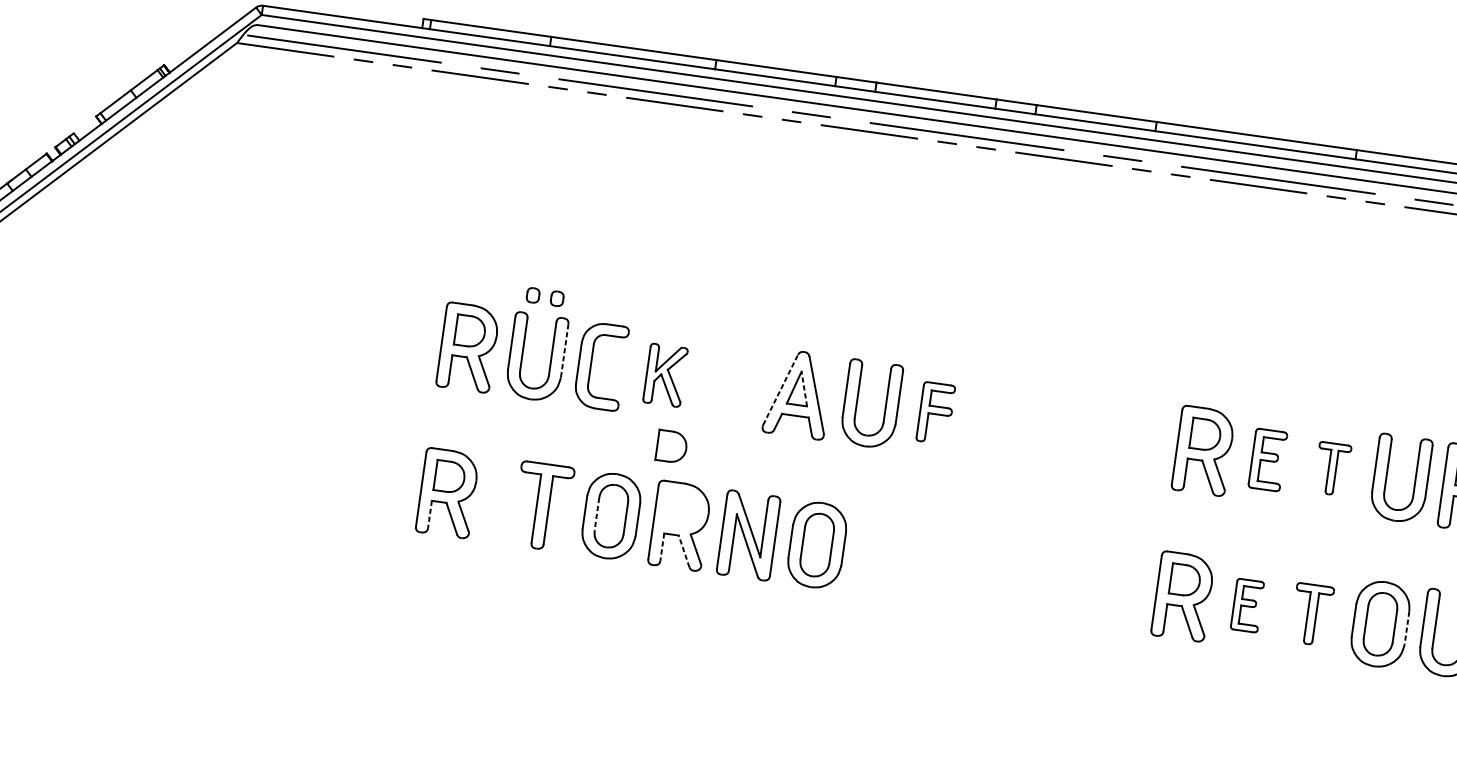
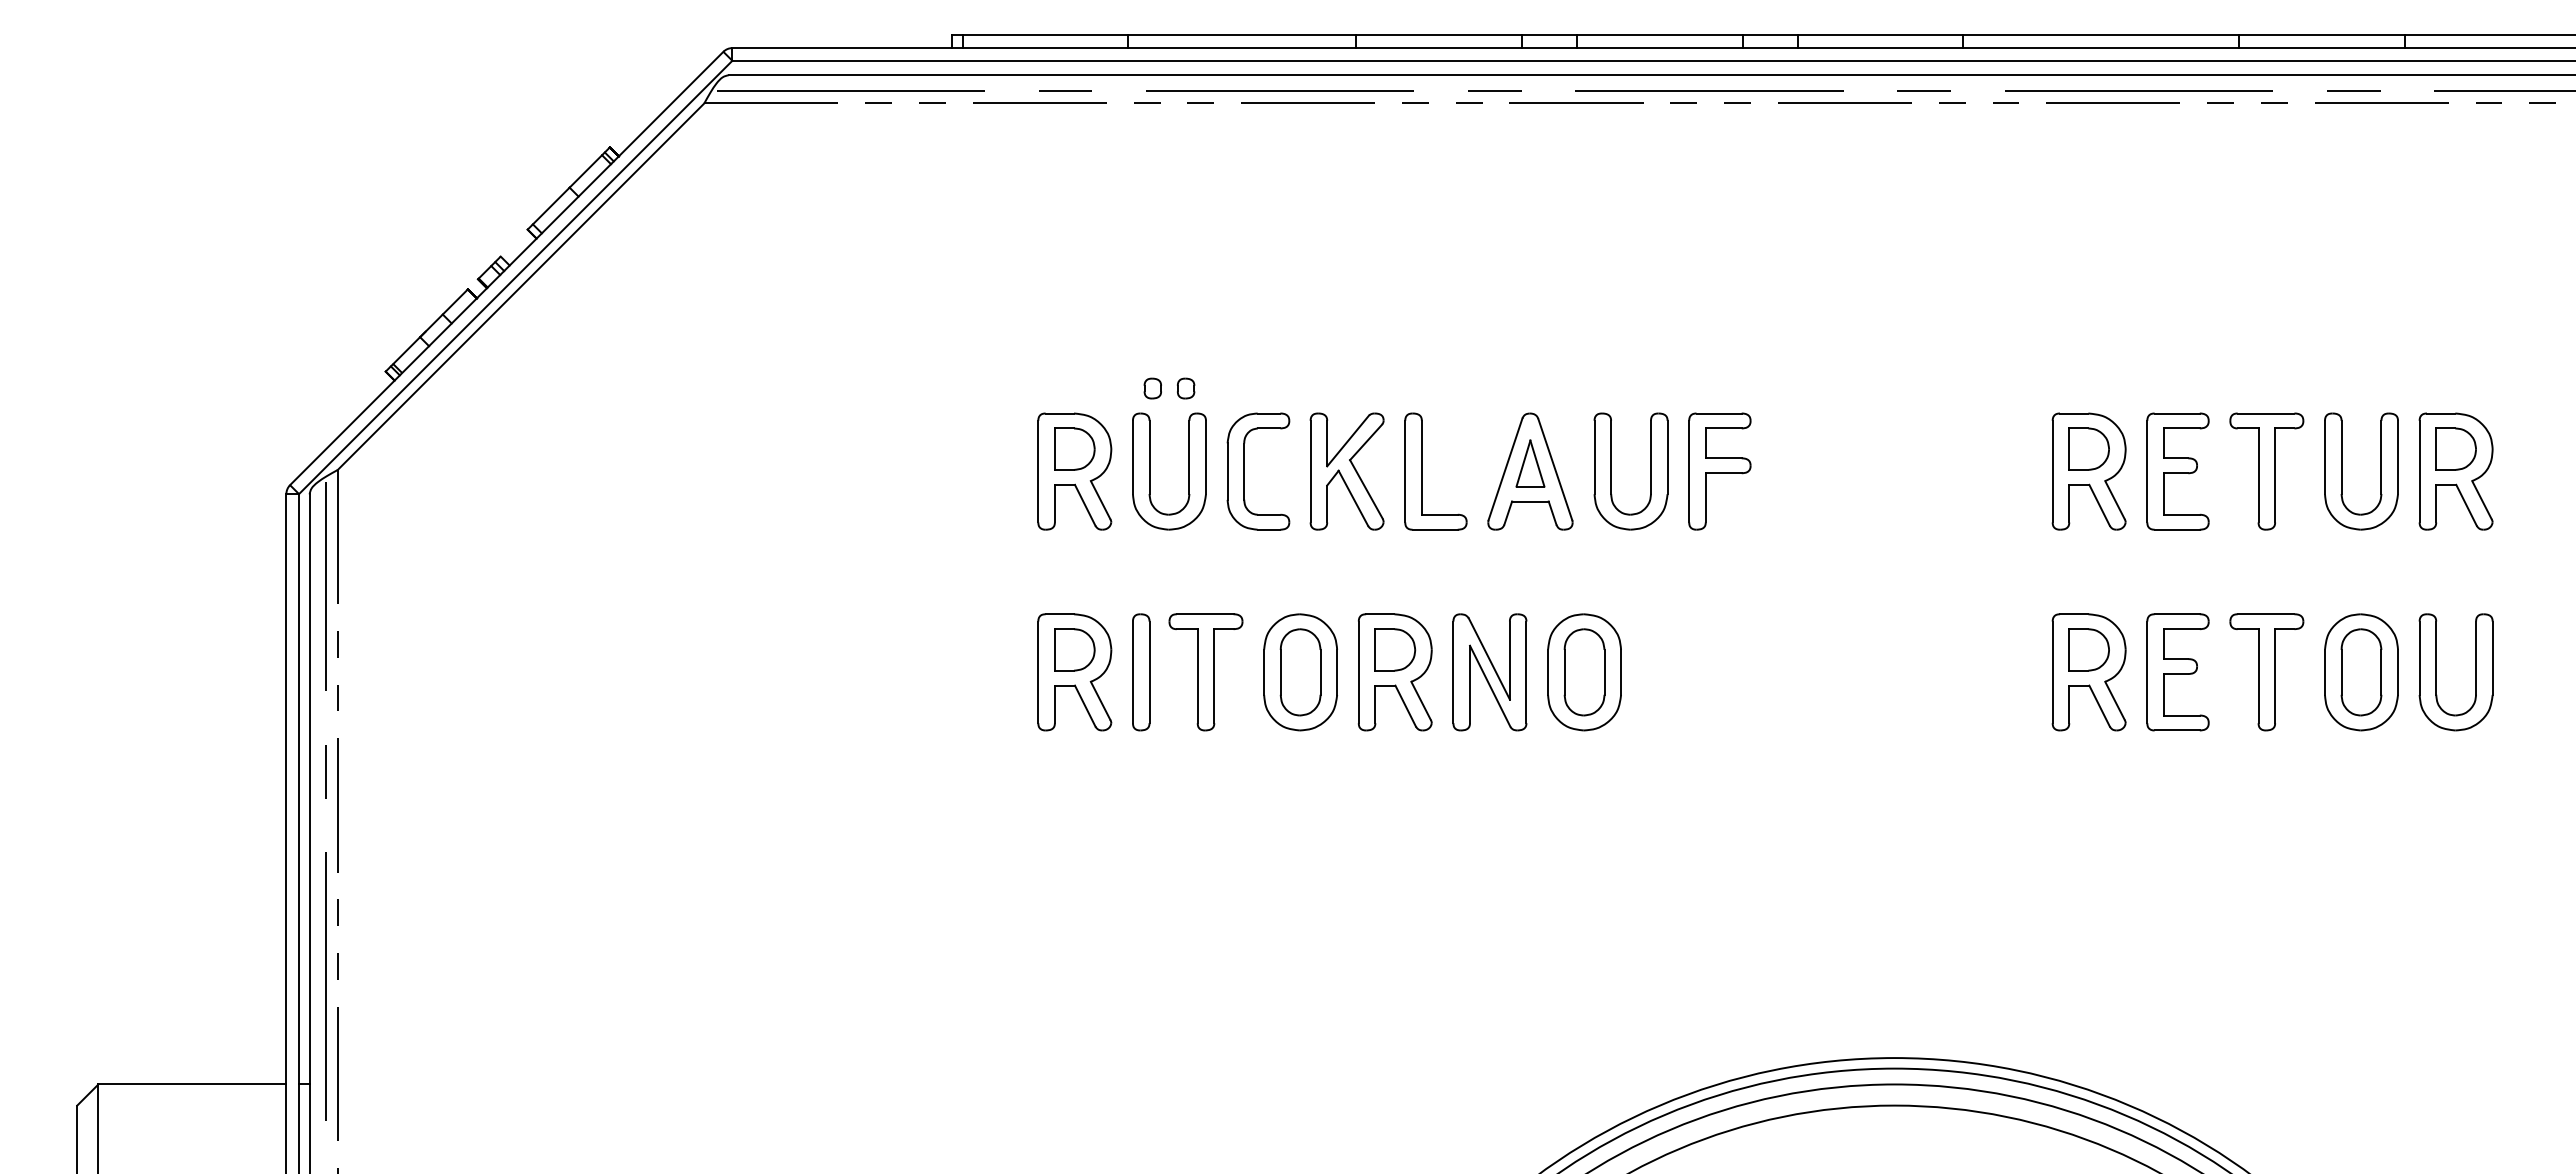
line: (565, 350) -> (1206, 457), dashed -> solid
part: (665, 375) -> (1346, 471), size x1.43
part: (720, 383) -> (1422, 471), added
line: (804, 388) -> (1537, 463), dashed -> solid
line: (780, 389) -> (1505, 468), dashed -> solid
part: (935, 413) -> (1719, 471), size x1.43
part: (672, 446) -> (1395, 649), moved
part: (1267, 459) -> (2177, 471), size x1.43
part: (1332, 469) -> (2266, 471), size x1.67
part: (496, 500) -> (1141, 672), added
line: (429, 514) -> (1054, 704), dashed -> solid
line: (596, 514) -> (1280, 672), dashed -> solid
line: (662, 547) -> (1375, 704), dashed -> solid
line: (683, 551) -> (1405, 706), dashed -> solid
part: (1247, 605) -> (2177, 672), size x1.67
part: (1311, 614) -> (2266, 672), size x1.43
line: (1407, 628) -> (2398, 672), dashed -> solid

